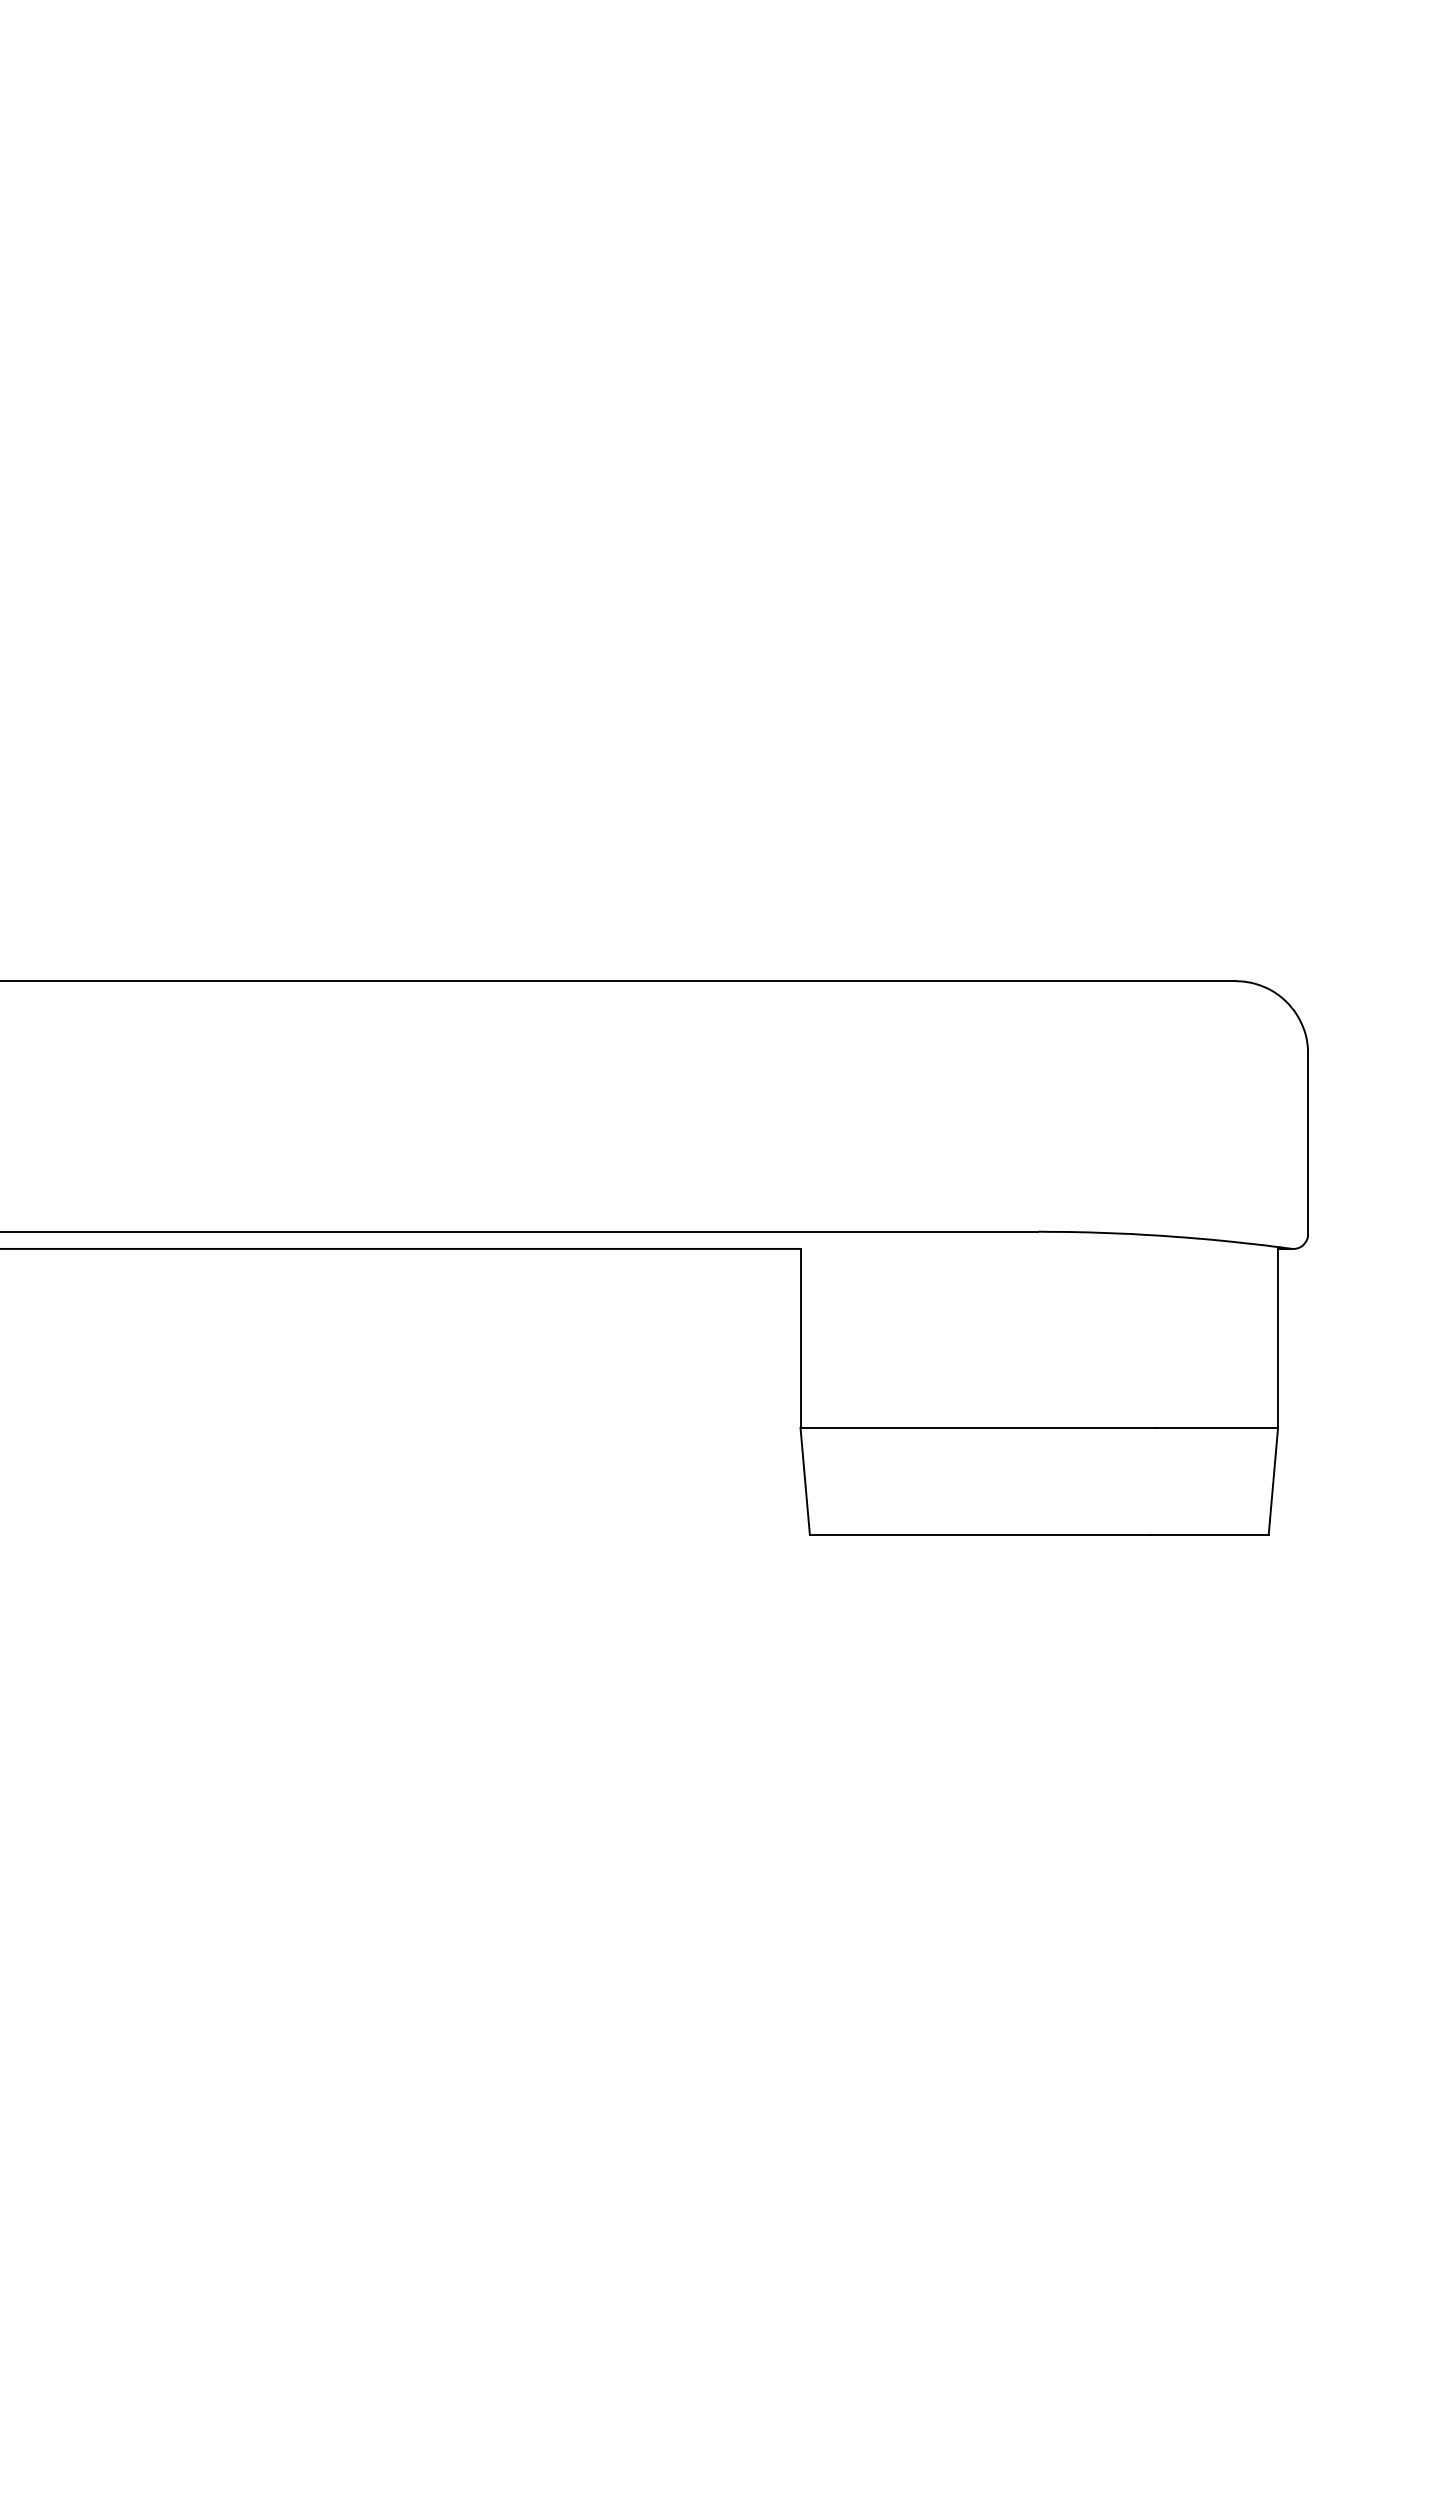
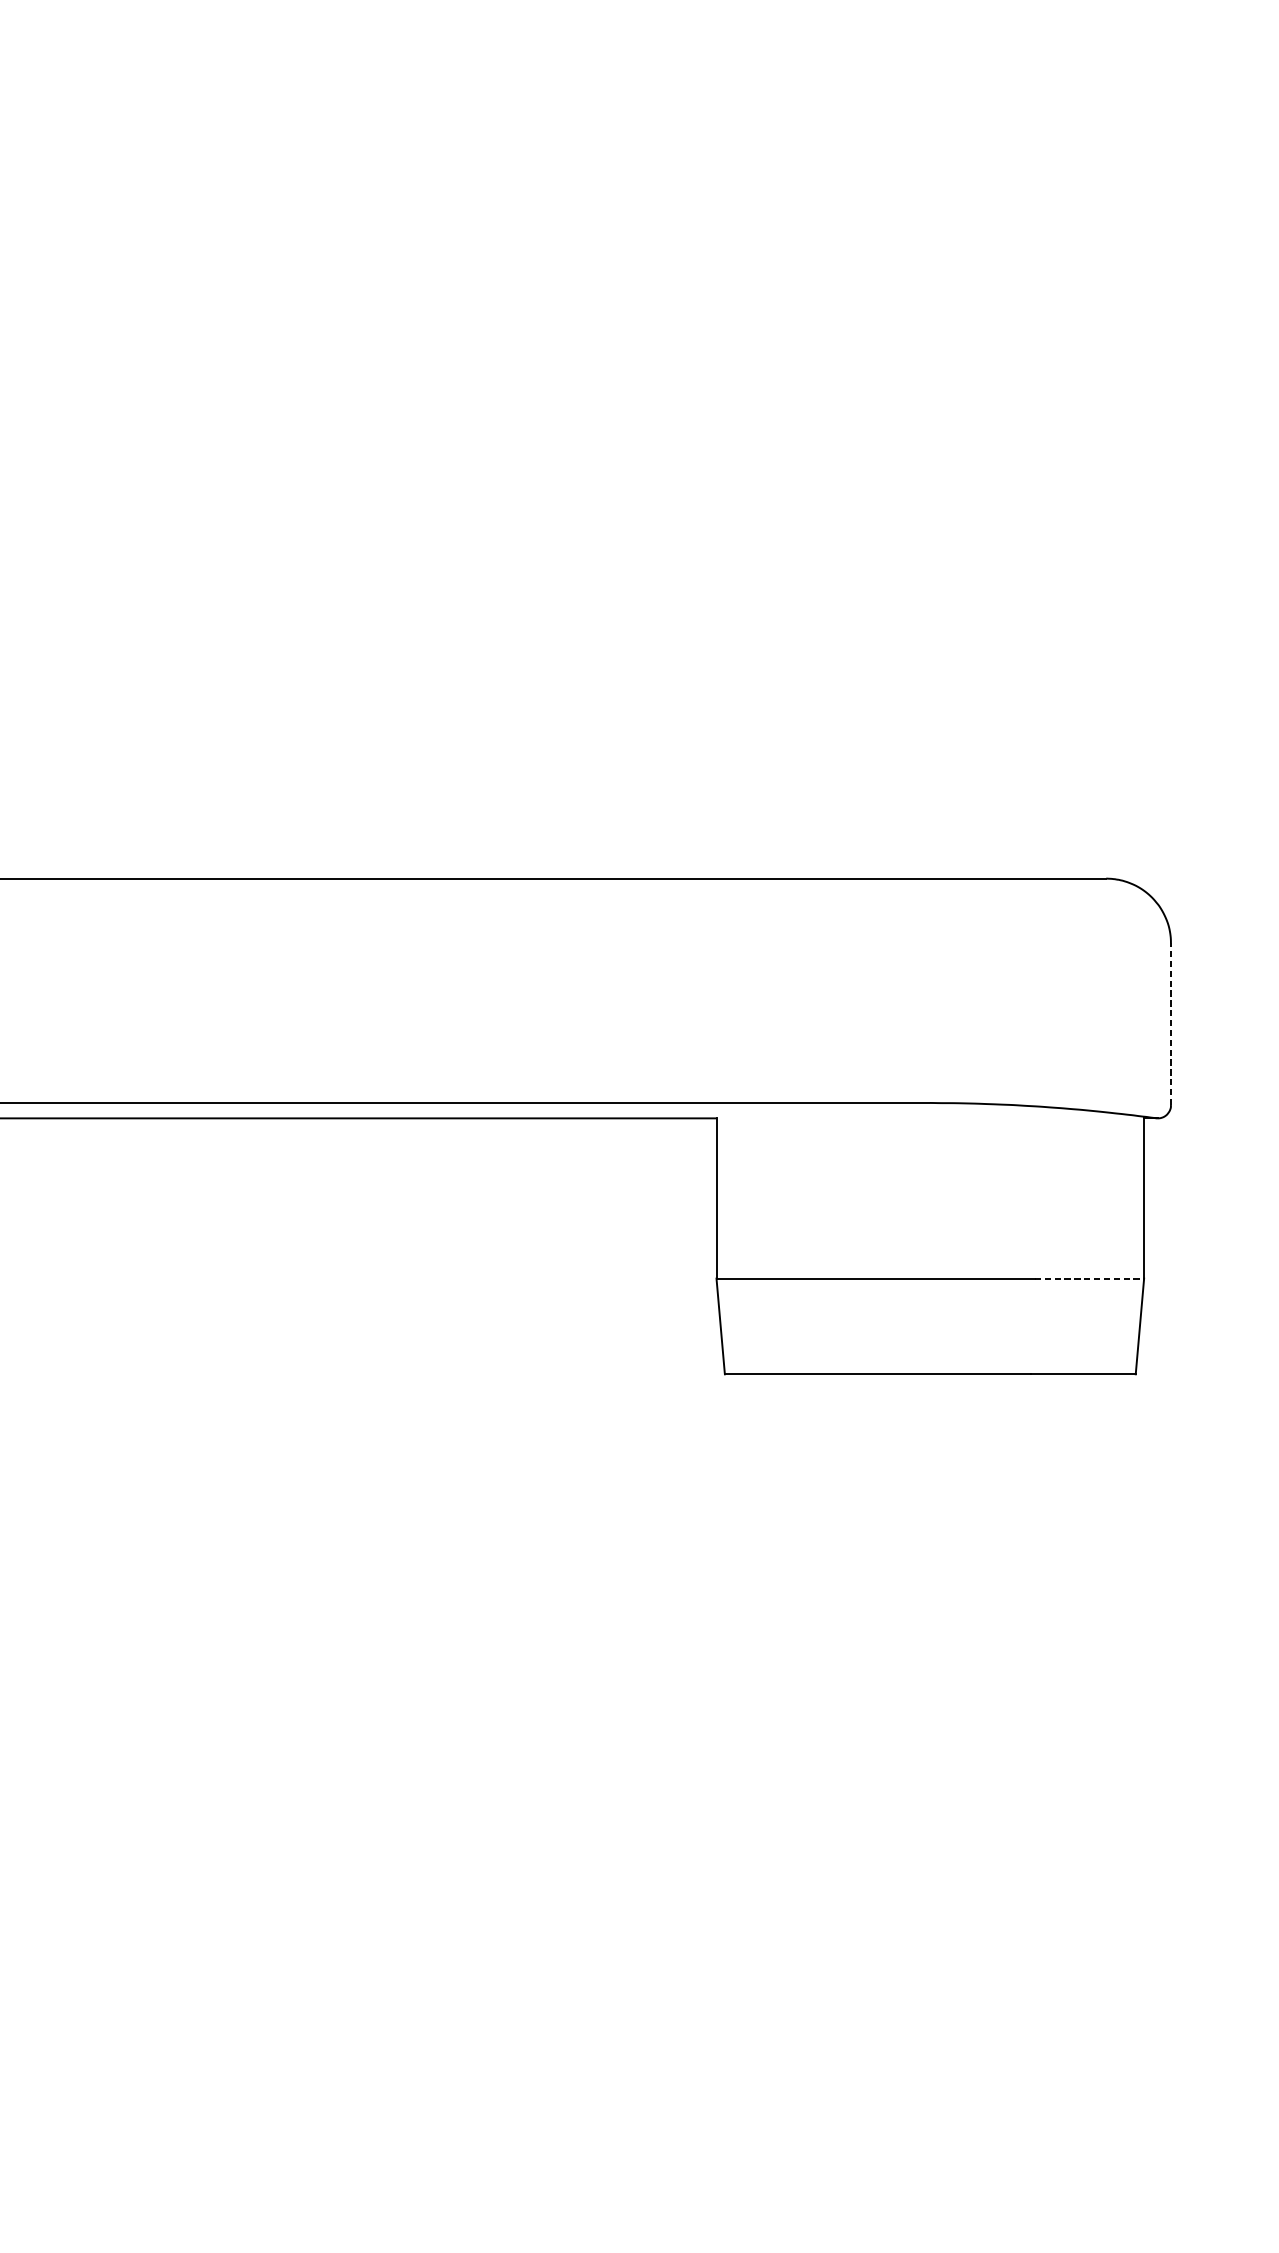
line: (1308, 1143) -> (1171, 1023), solid -> dashed
line: (1217, 1427) -> (1089, 1278), solid -> dashed

